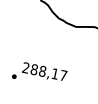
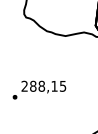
text: (63, 75) -> (63, 86), 288,17 -> 288,15

